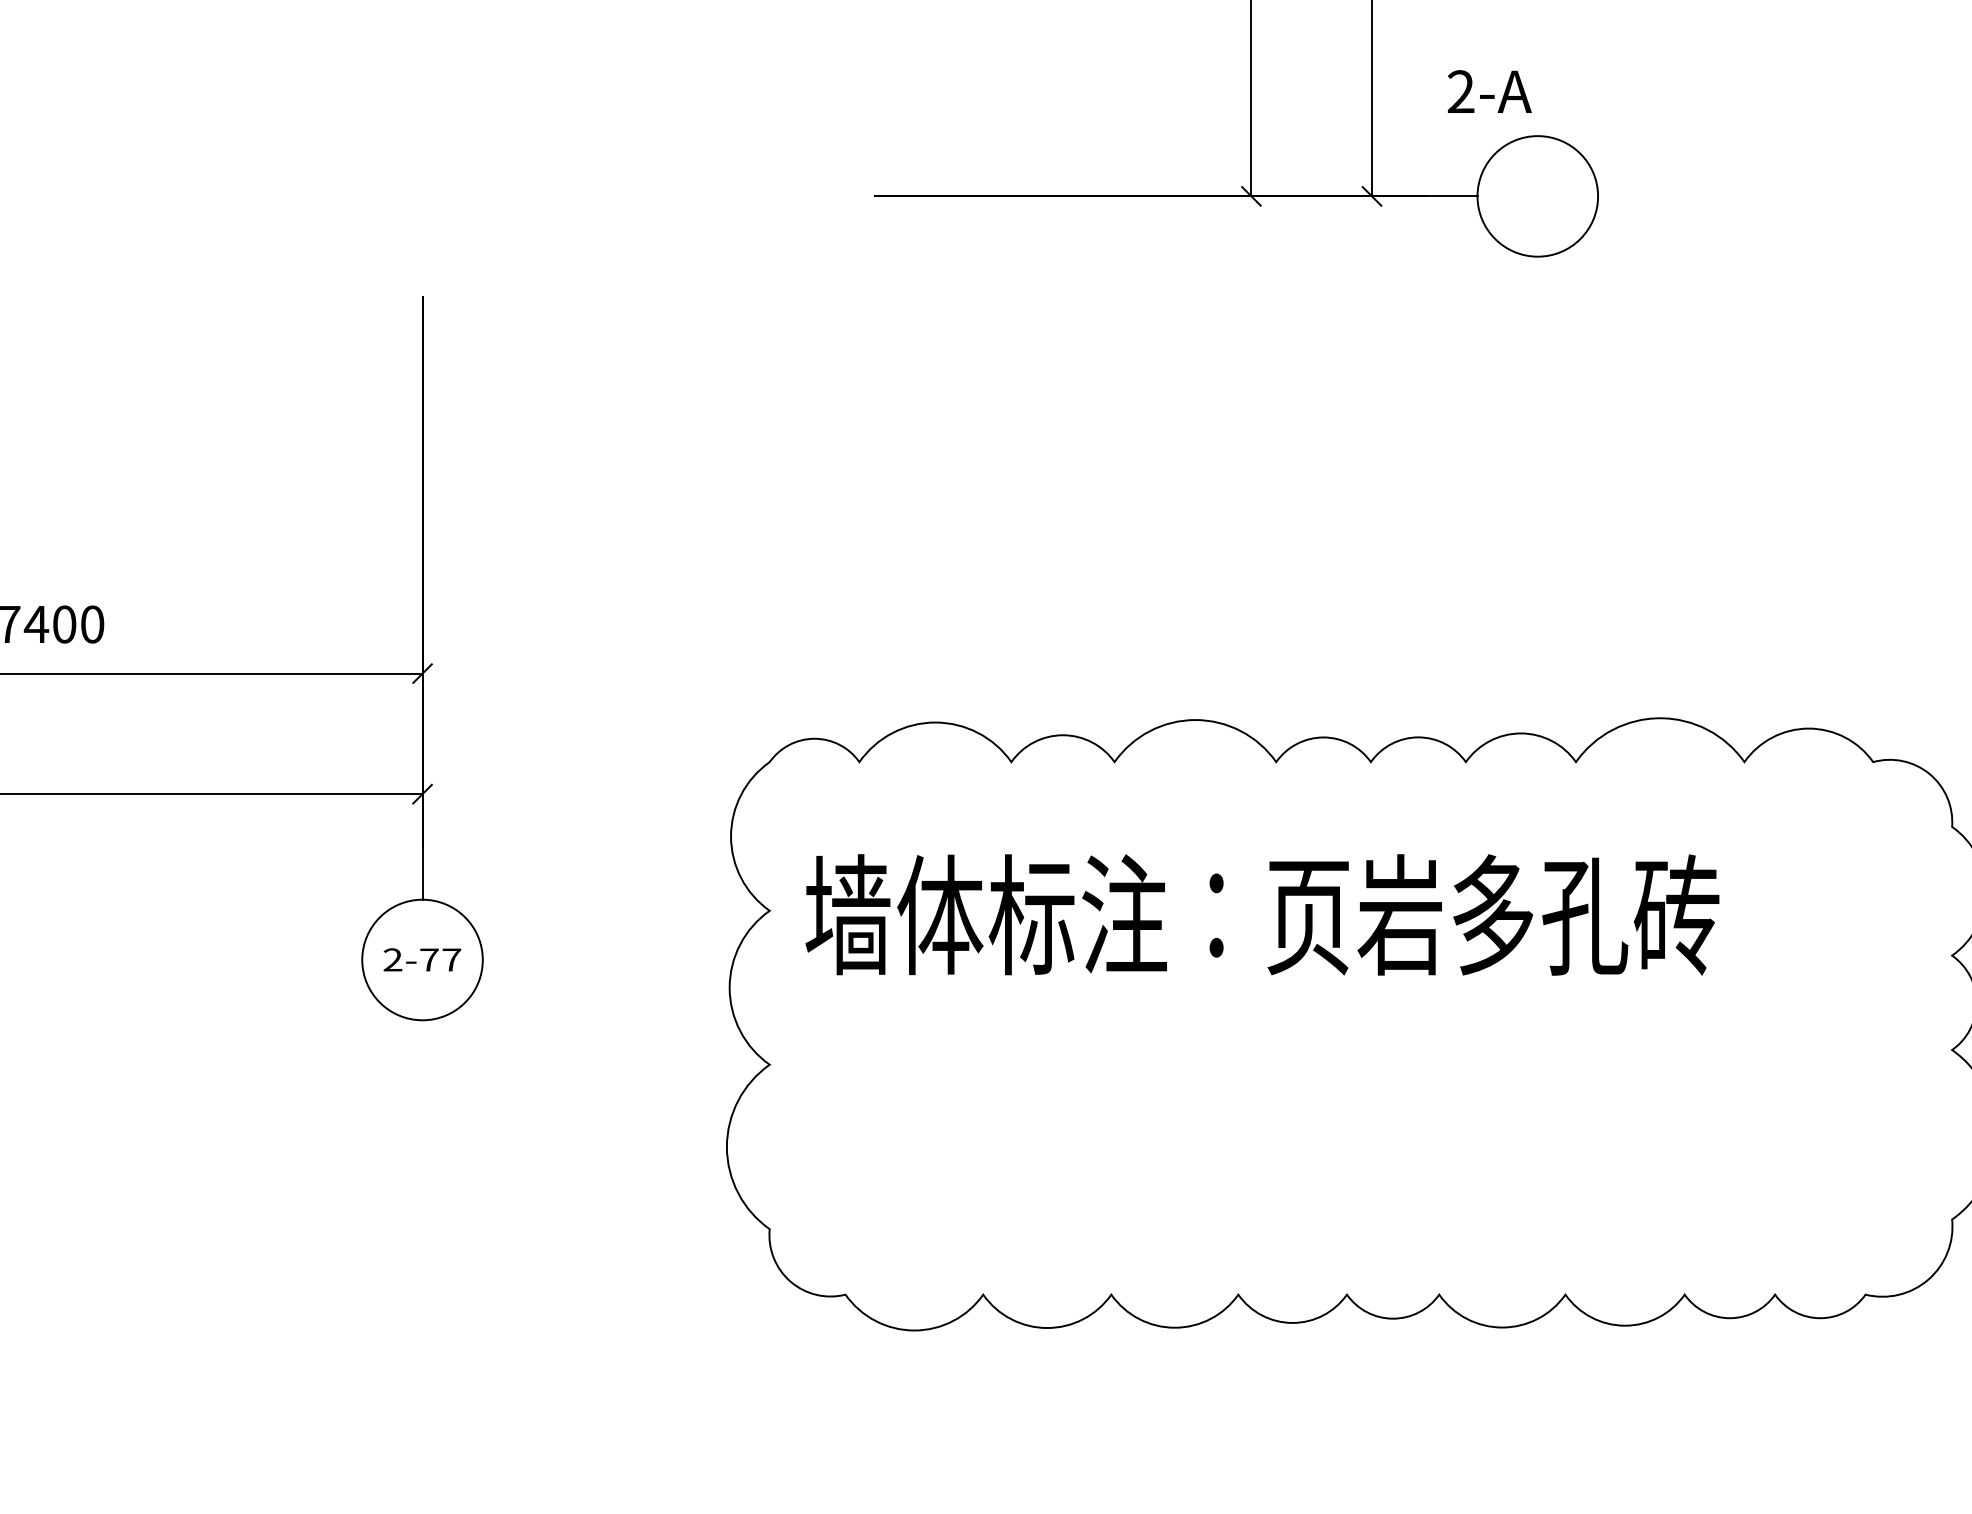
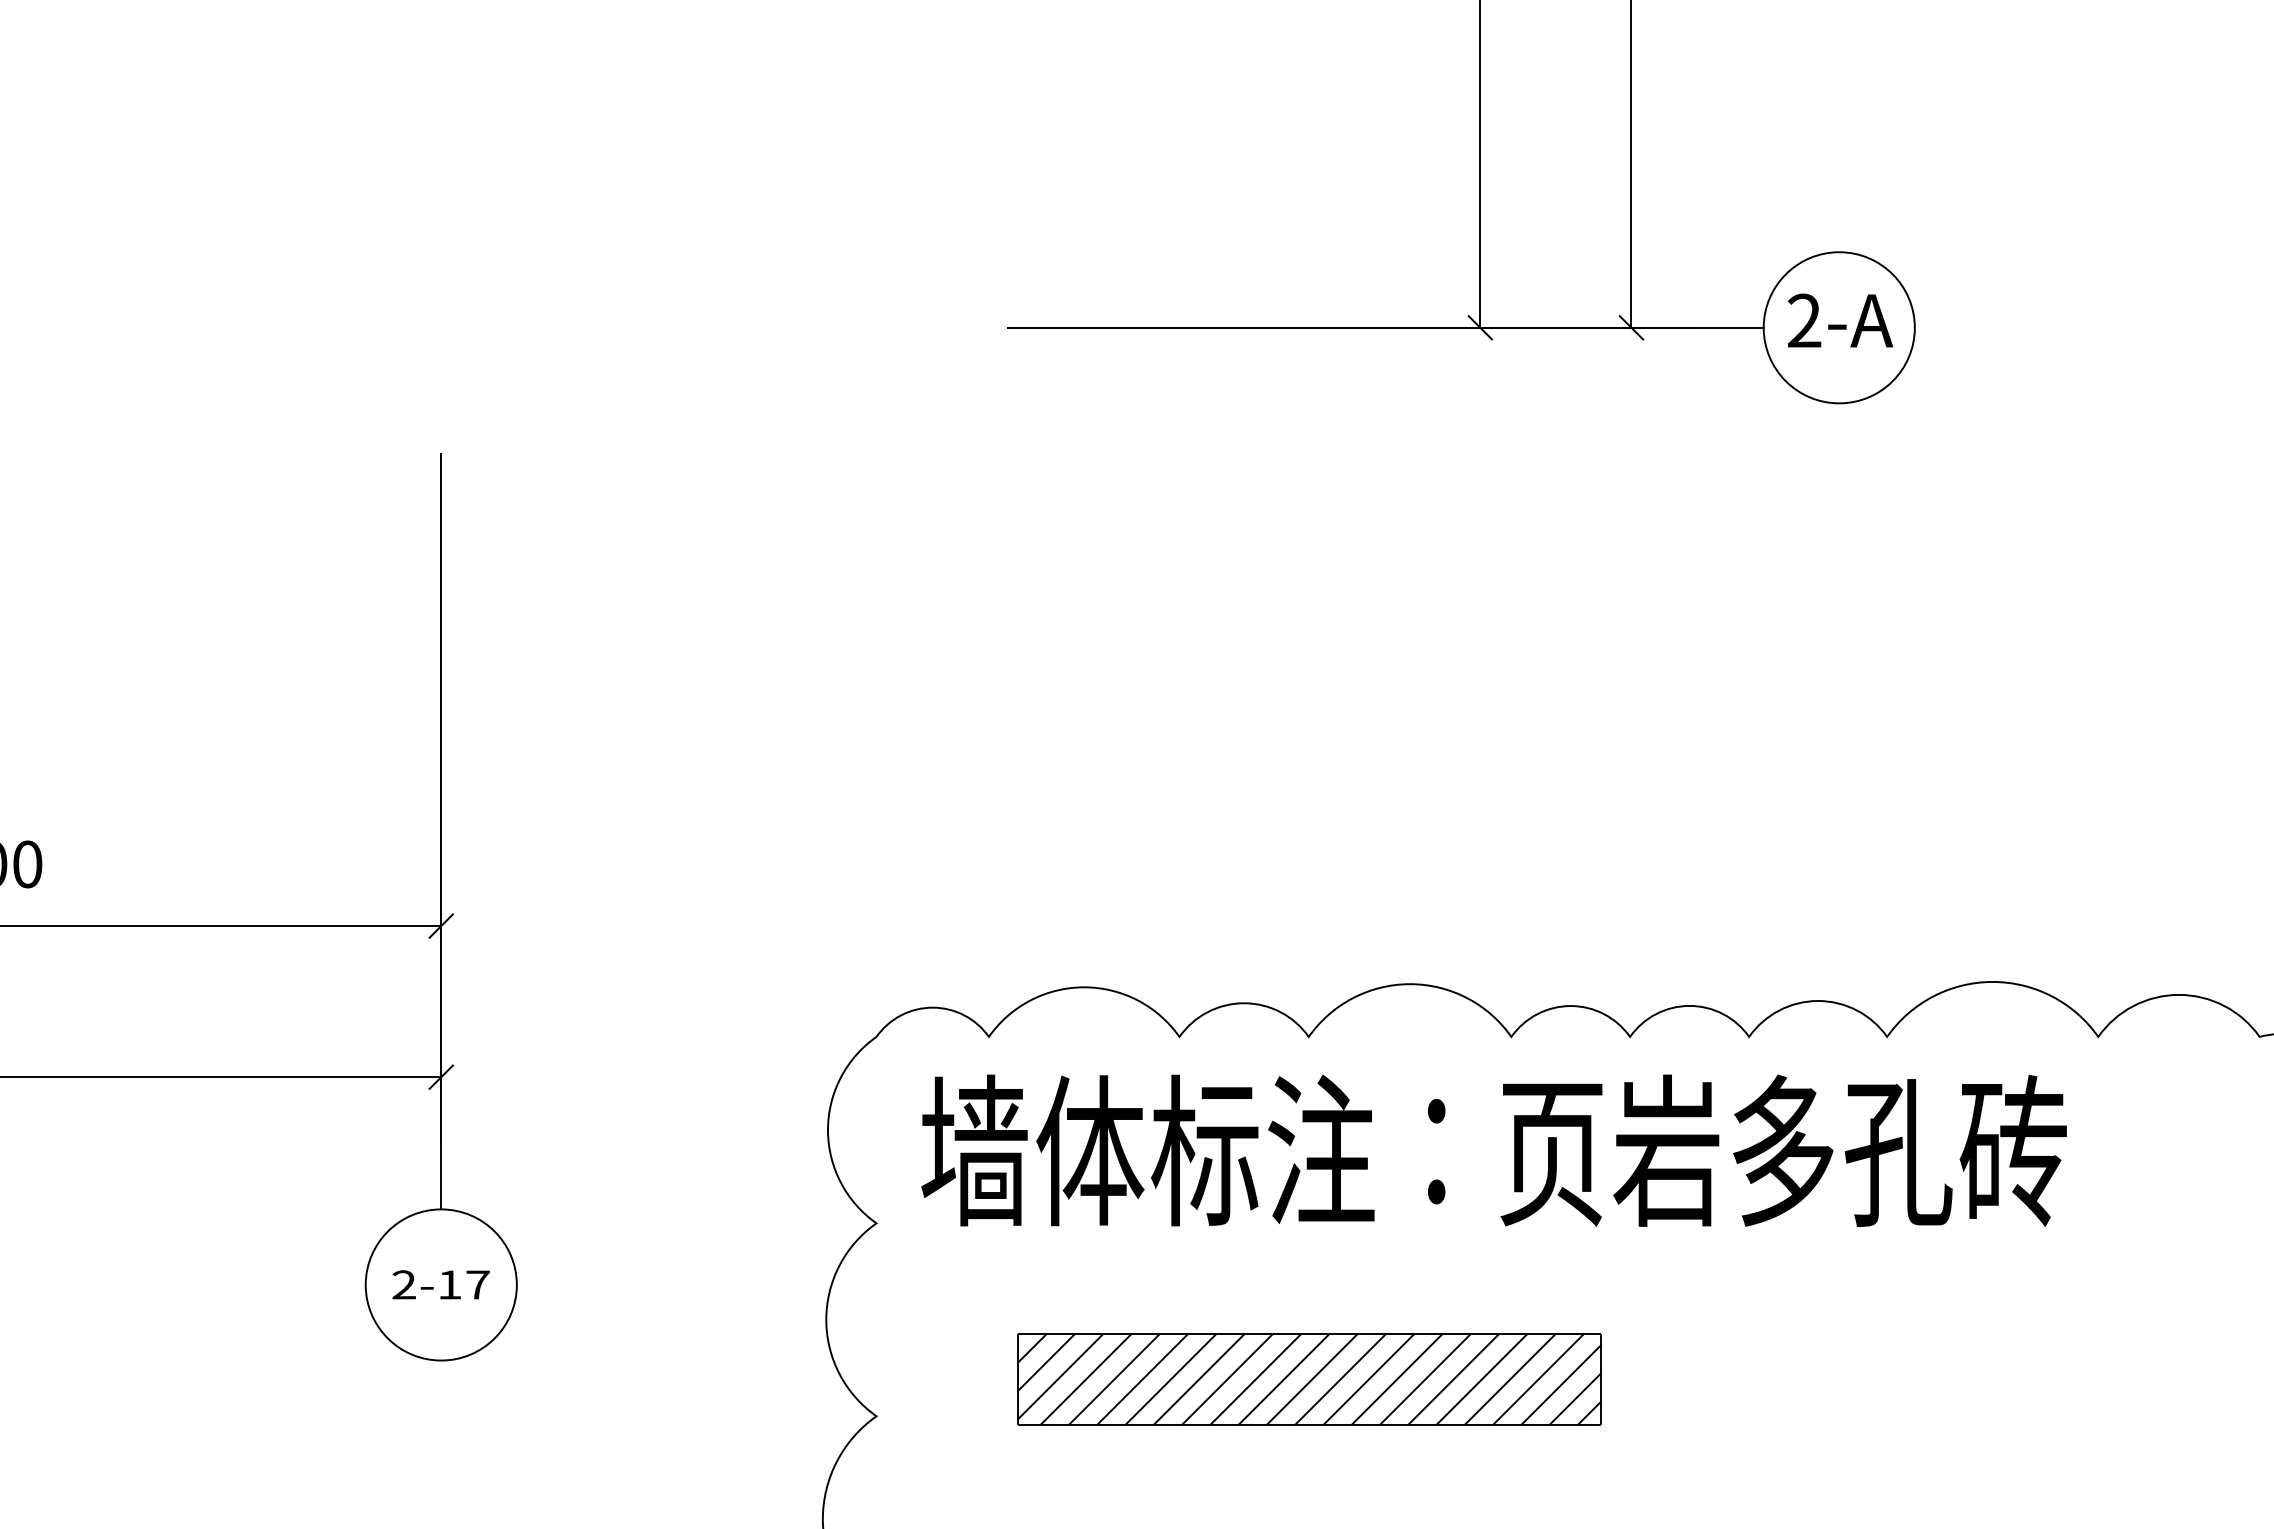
text: (1489, 91) -> (1840, 320), moved
text: (1262, 914) -> (1494, 1150), moved
text: (429, 959) -> (450, 1284), 2-77 -> 2-17
part: (1115, 1035) -> (1309, 1379), added

